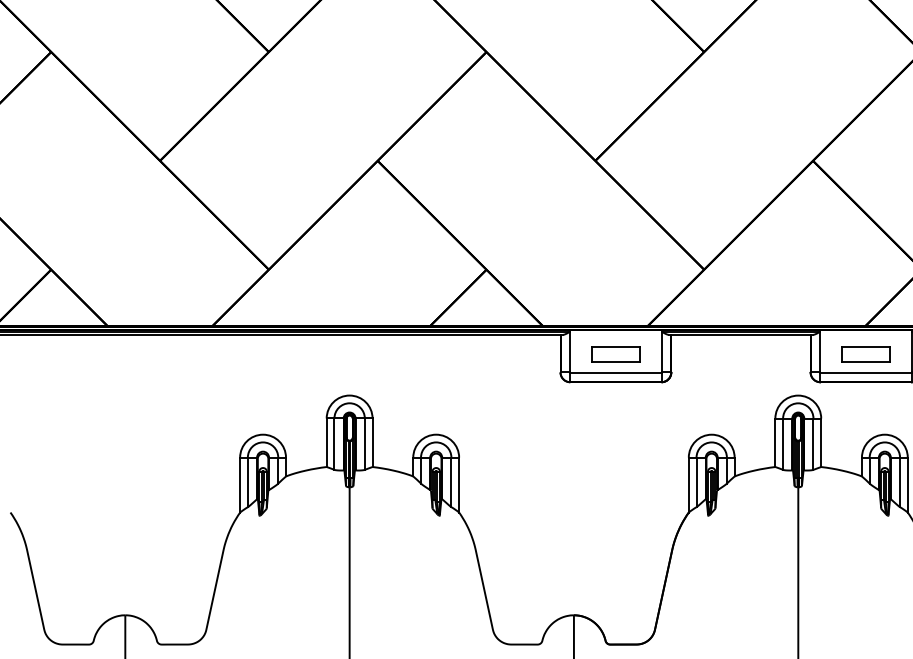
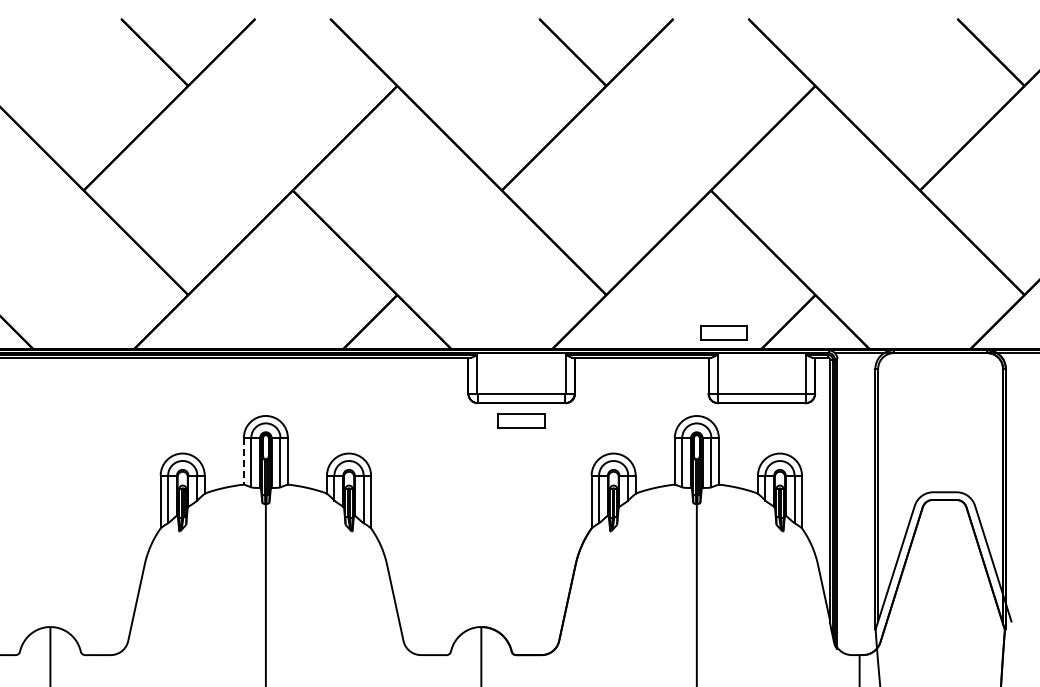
part: (615, 354) -> (521, 420), moved
part: (865, 354) -> (723, 332), moved
line: (326, 442) -> (243, 461), solid -> dashed

